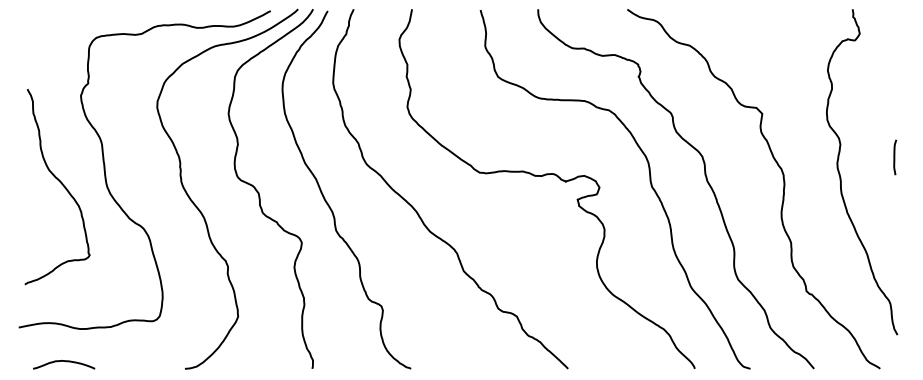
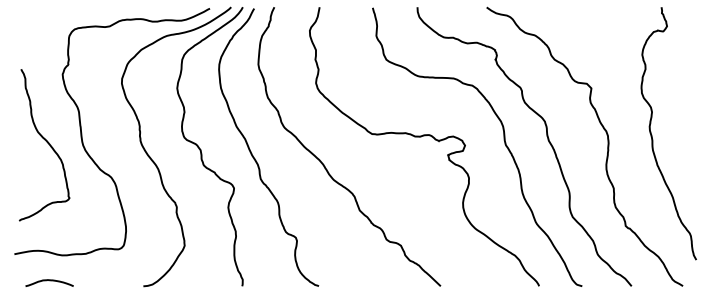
curve: (895, 156) -> (694, 121), removed

